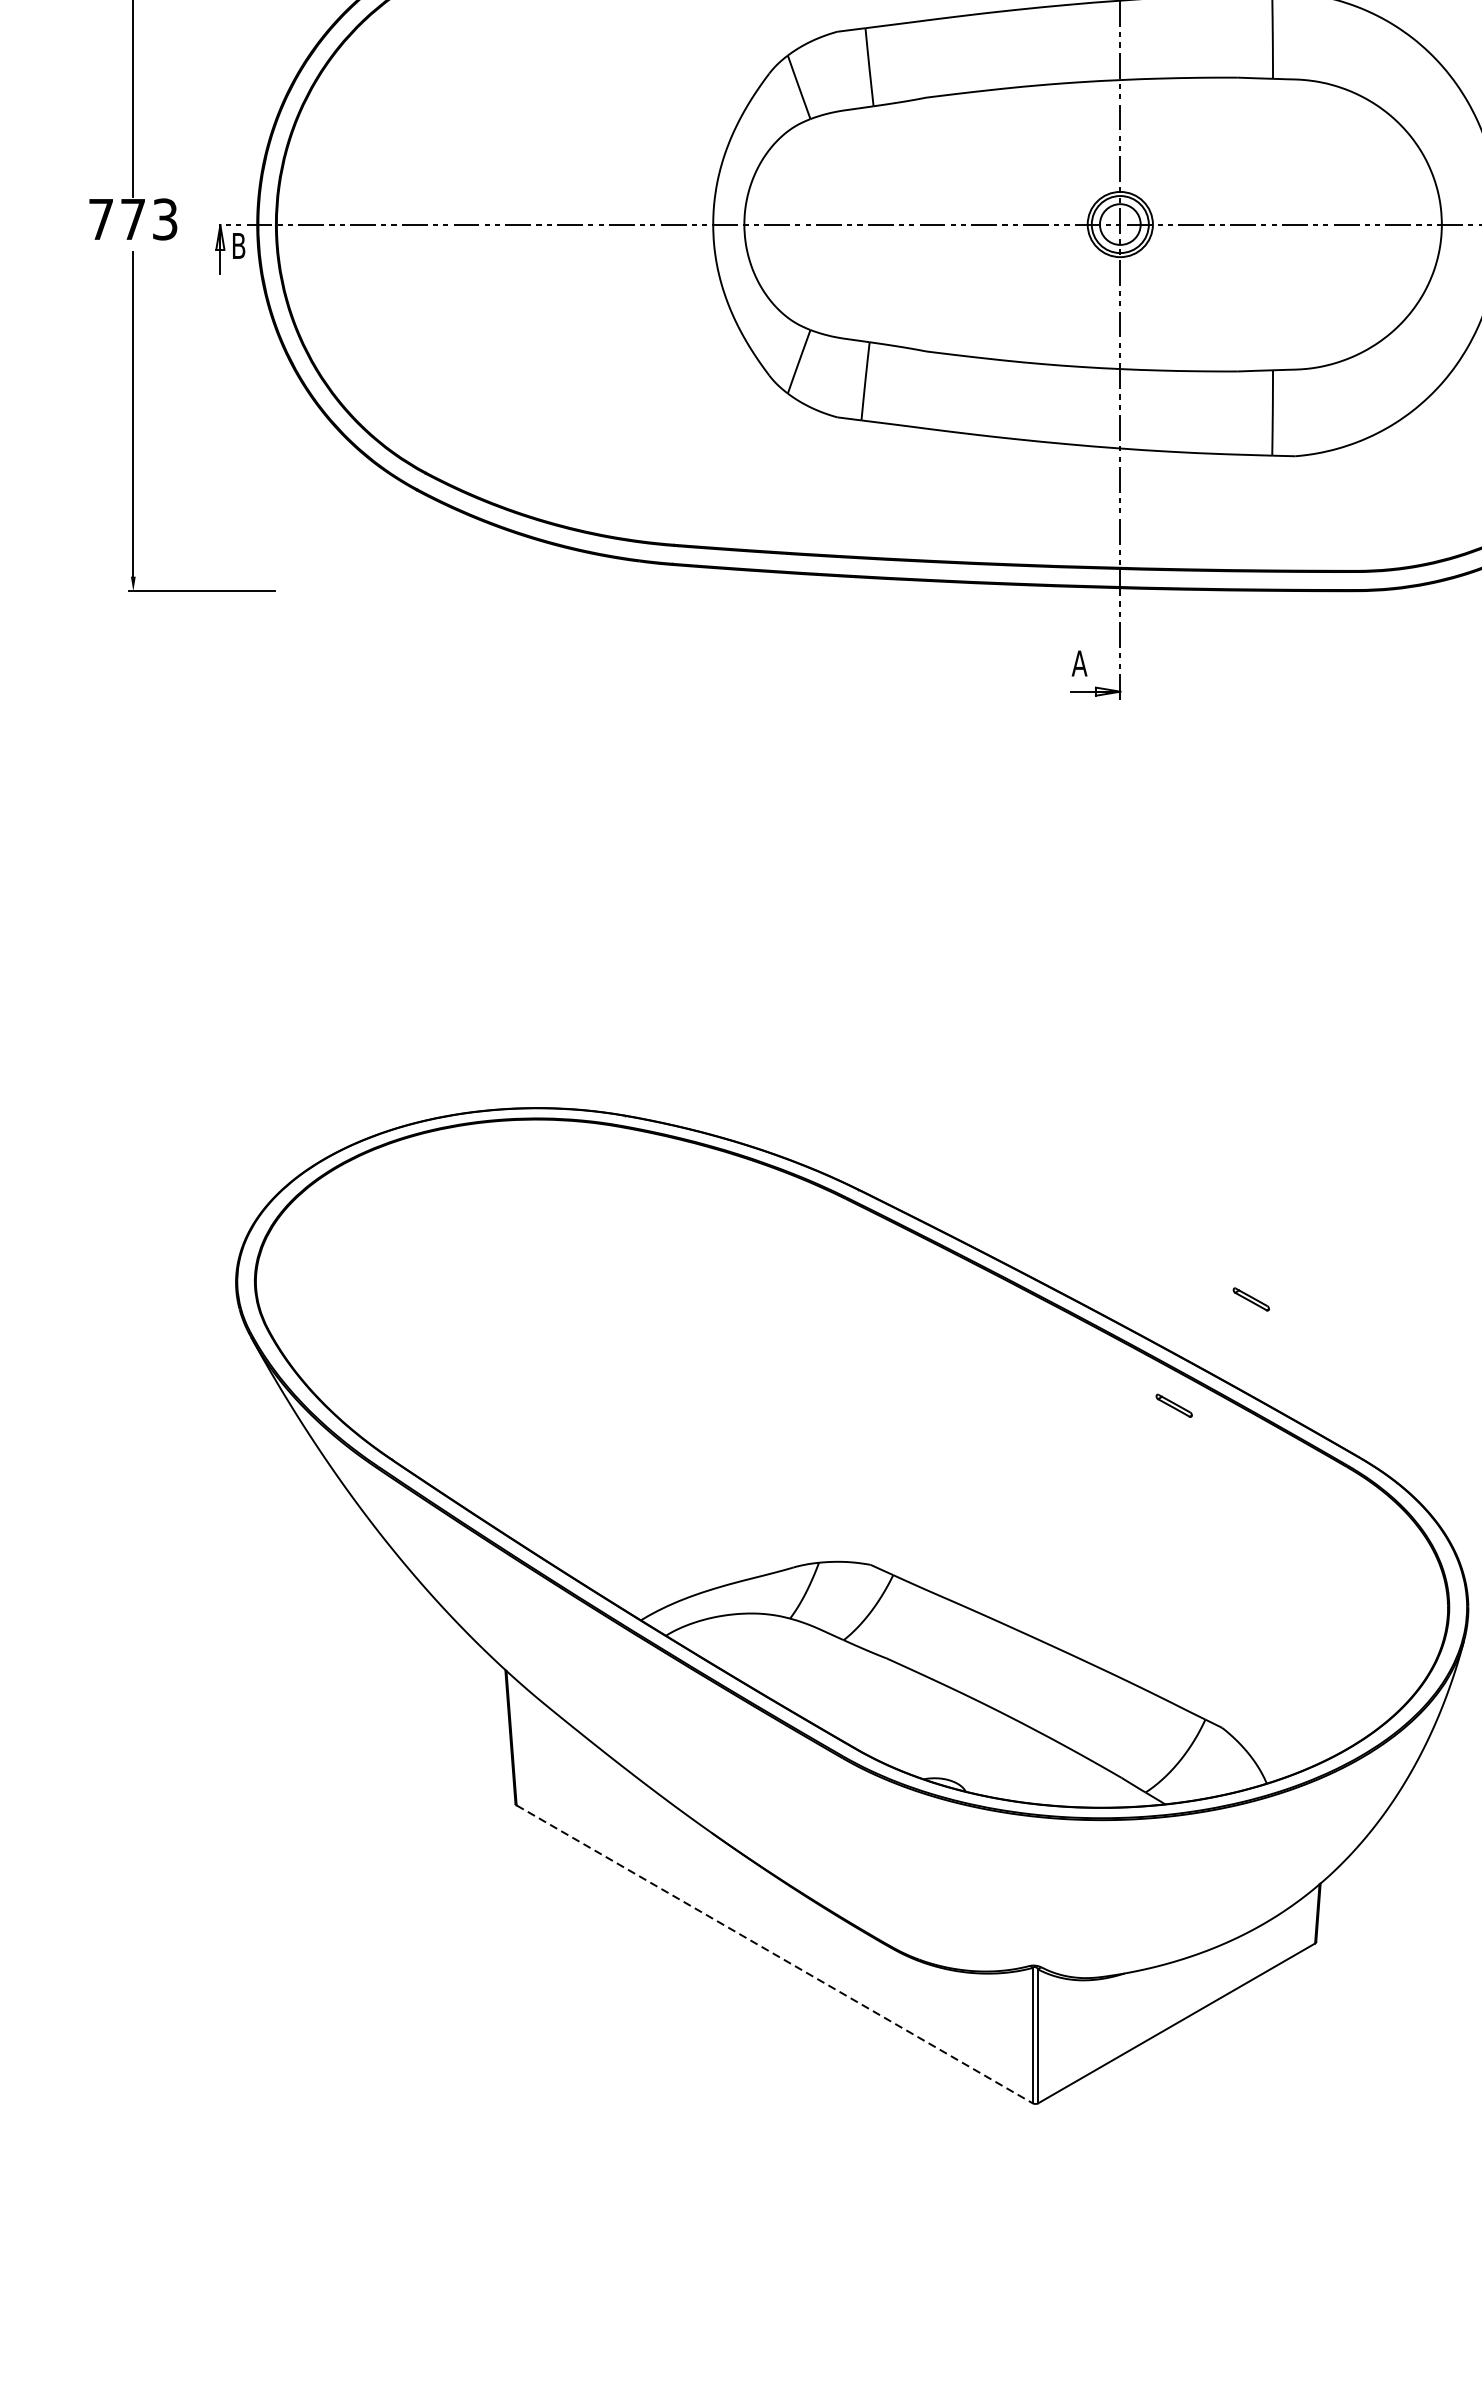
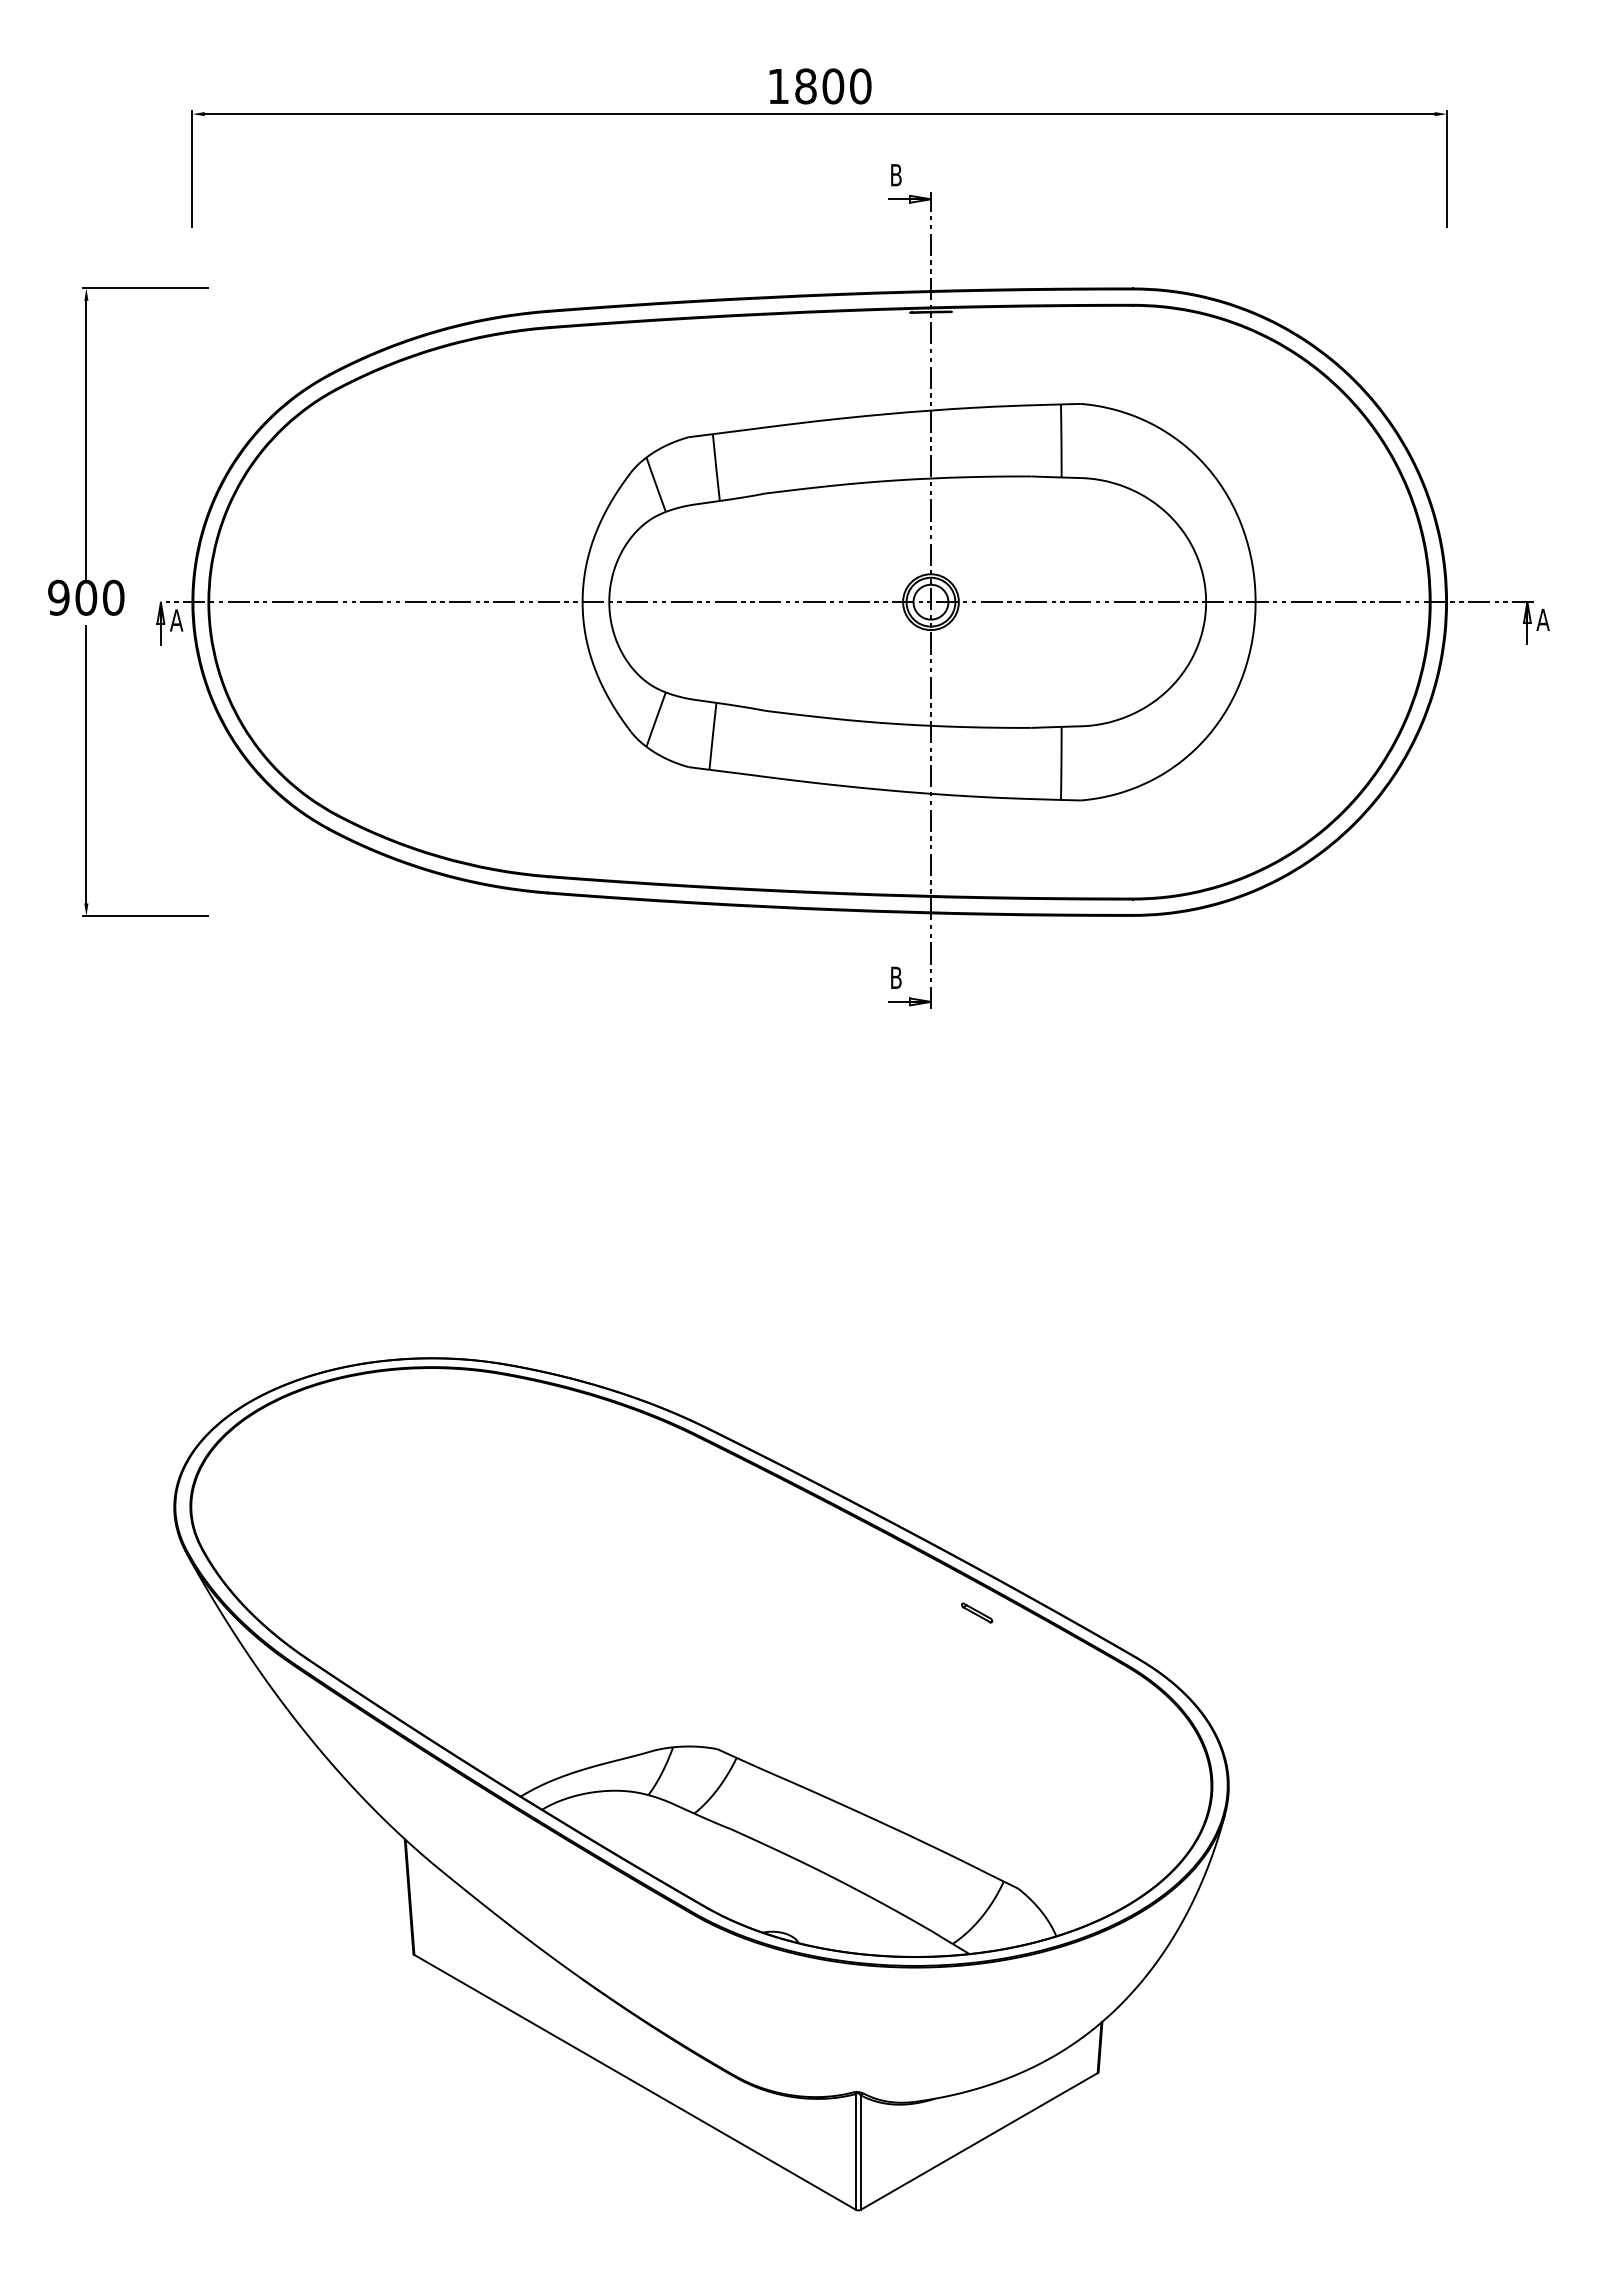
text: (133, 219) -> (86, 597), 773 -> 900
text: (238, 245) -> (176, 620), B -> A
text: (1078, 663) -> (895, 977), A -> B
part: (1251, 1298) -> (1043, 1521), removed
line: (775, 1954) -> (635, 2082), dashed -> solid

